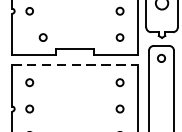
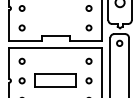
circle: (42, 36) -> (21, 27), moved
line: (76, 65) -> (56, 48), dashed -> solid
part: (74, 108) -> (55, 80), added

